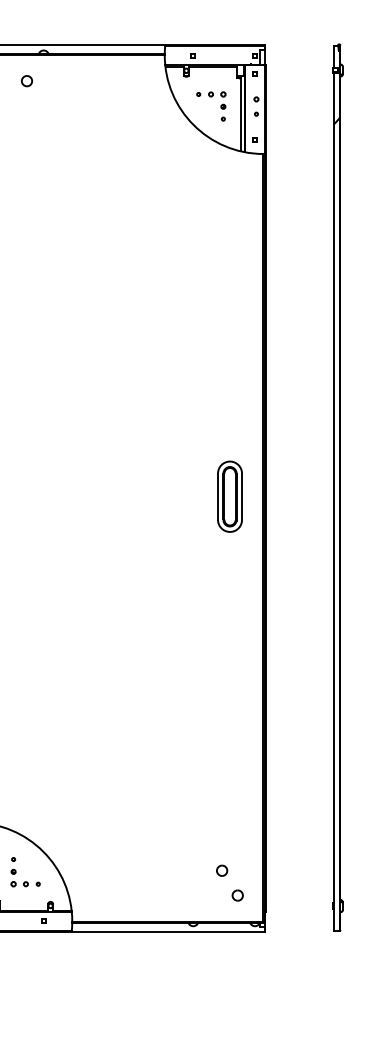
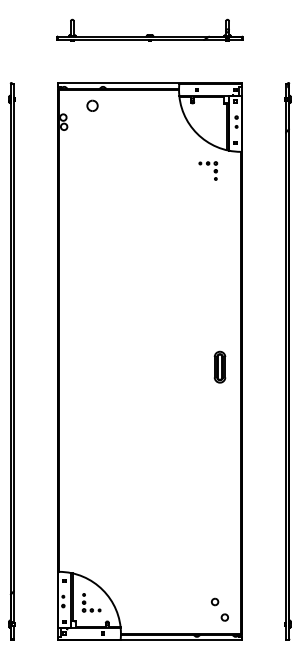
part: (26, 81) -> (92, 106), size x1.6
part: (211, 105) -> (208, 170), moved
part: (229, 497) -> (219, 367), size x0.7

